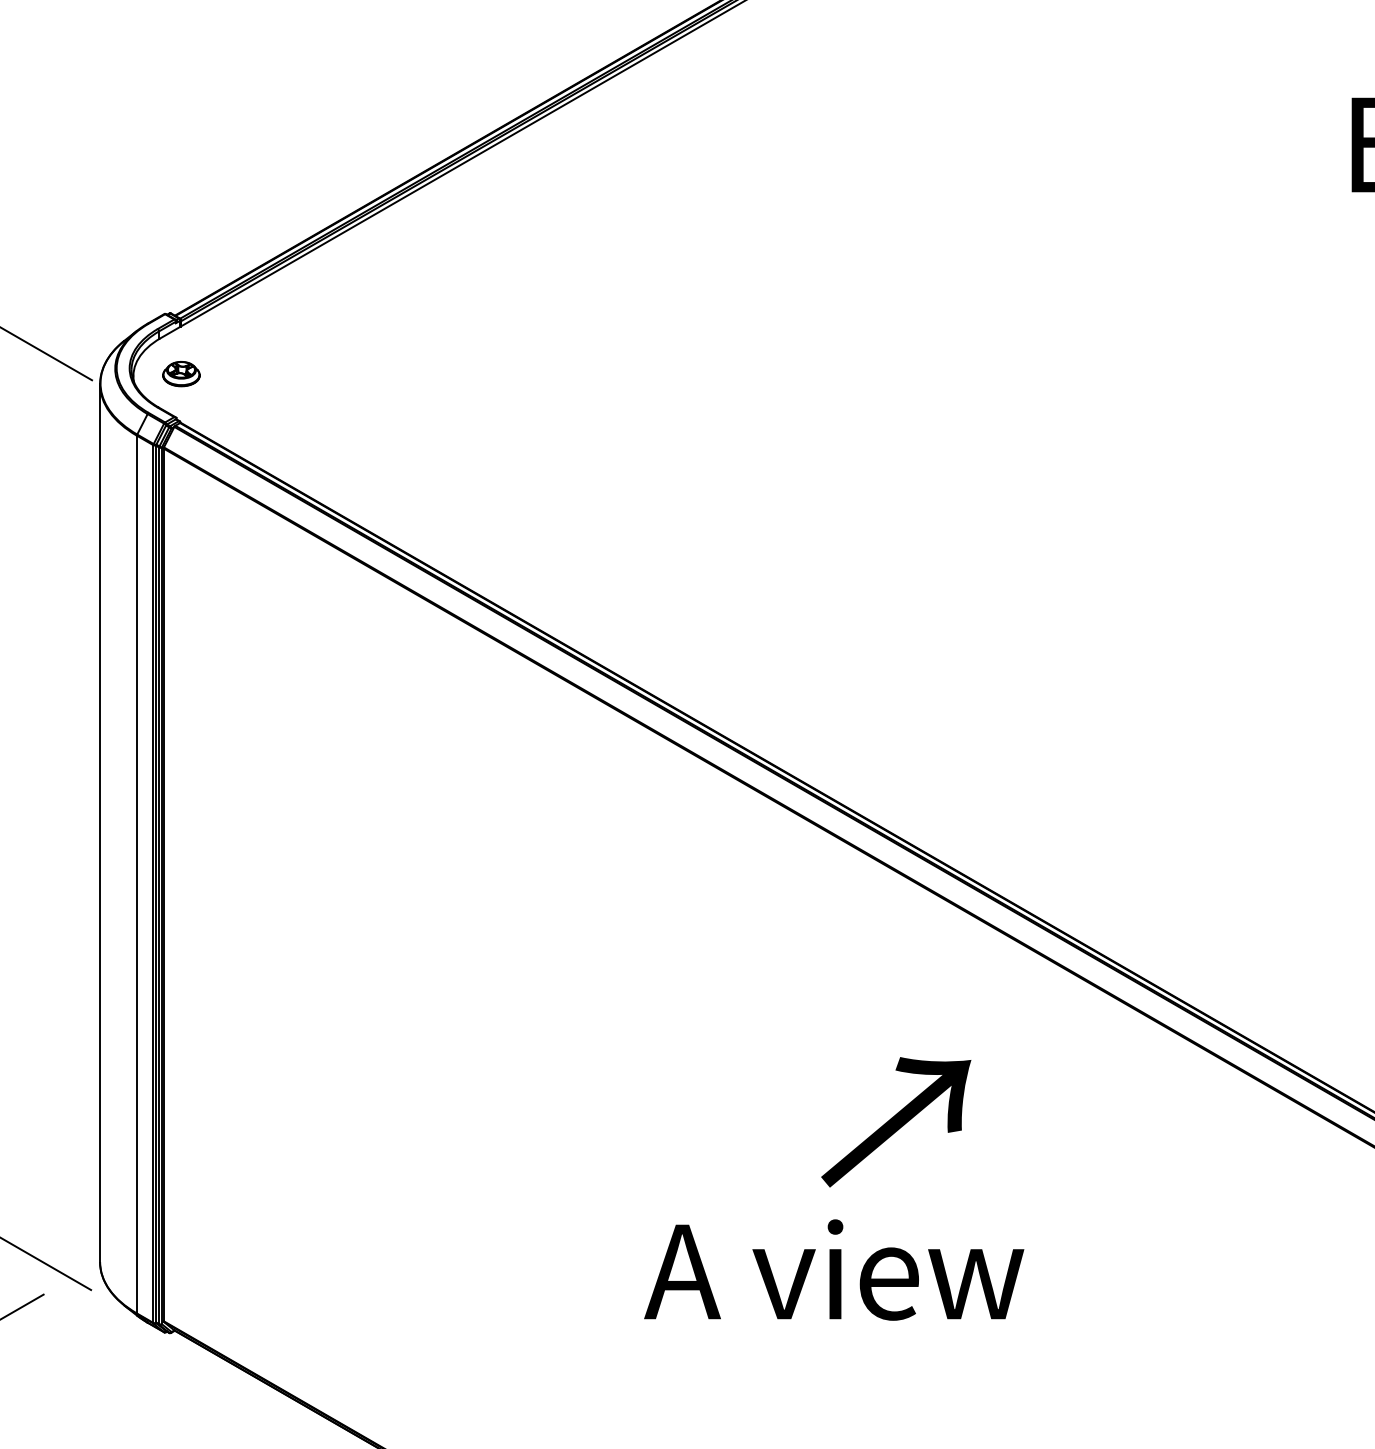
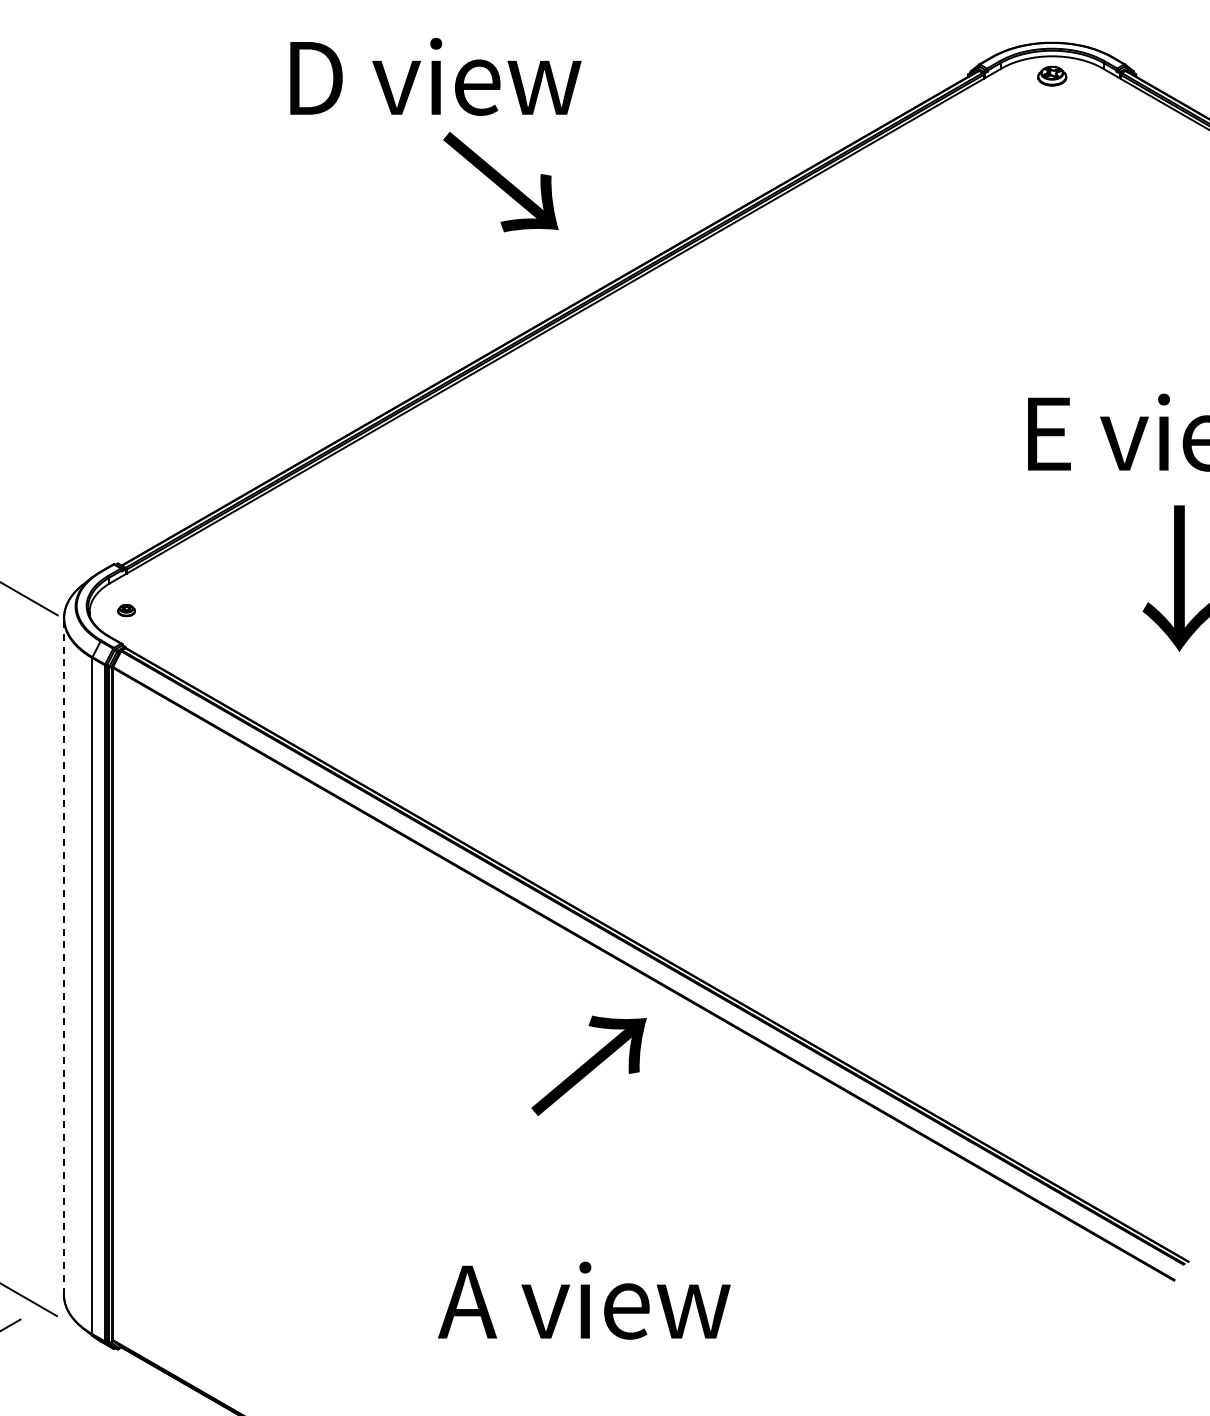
part: (181, 373) -> (126, 610), size x0.6
line: (99, 823) -> (63, 956), solid -> dashed
text: (895, 1121) -> (588, 1065), moved
text: (834, 1269) -> (584, 1300), moved

